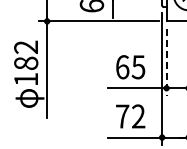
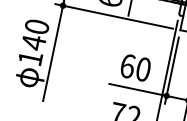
text: (26, 55) -> (35, 34), 182 -> 140
line: (166, 62) -> (171, 70), dashed -> solid
text: (138, 67) -> (143, 69), 65 -> 60

